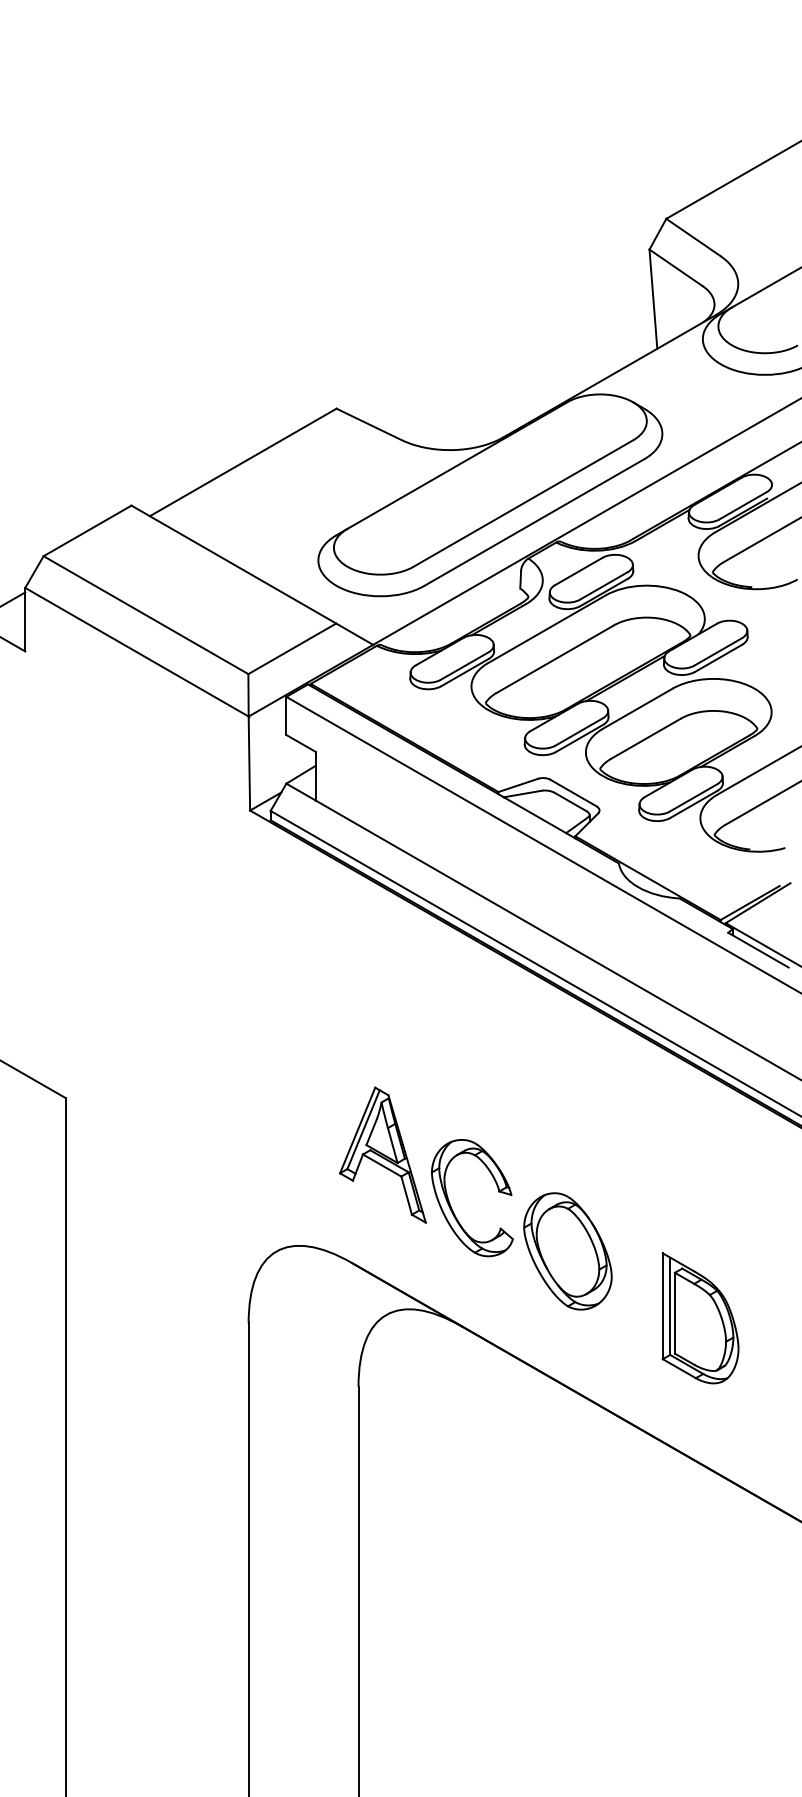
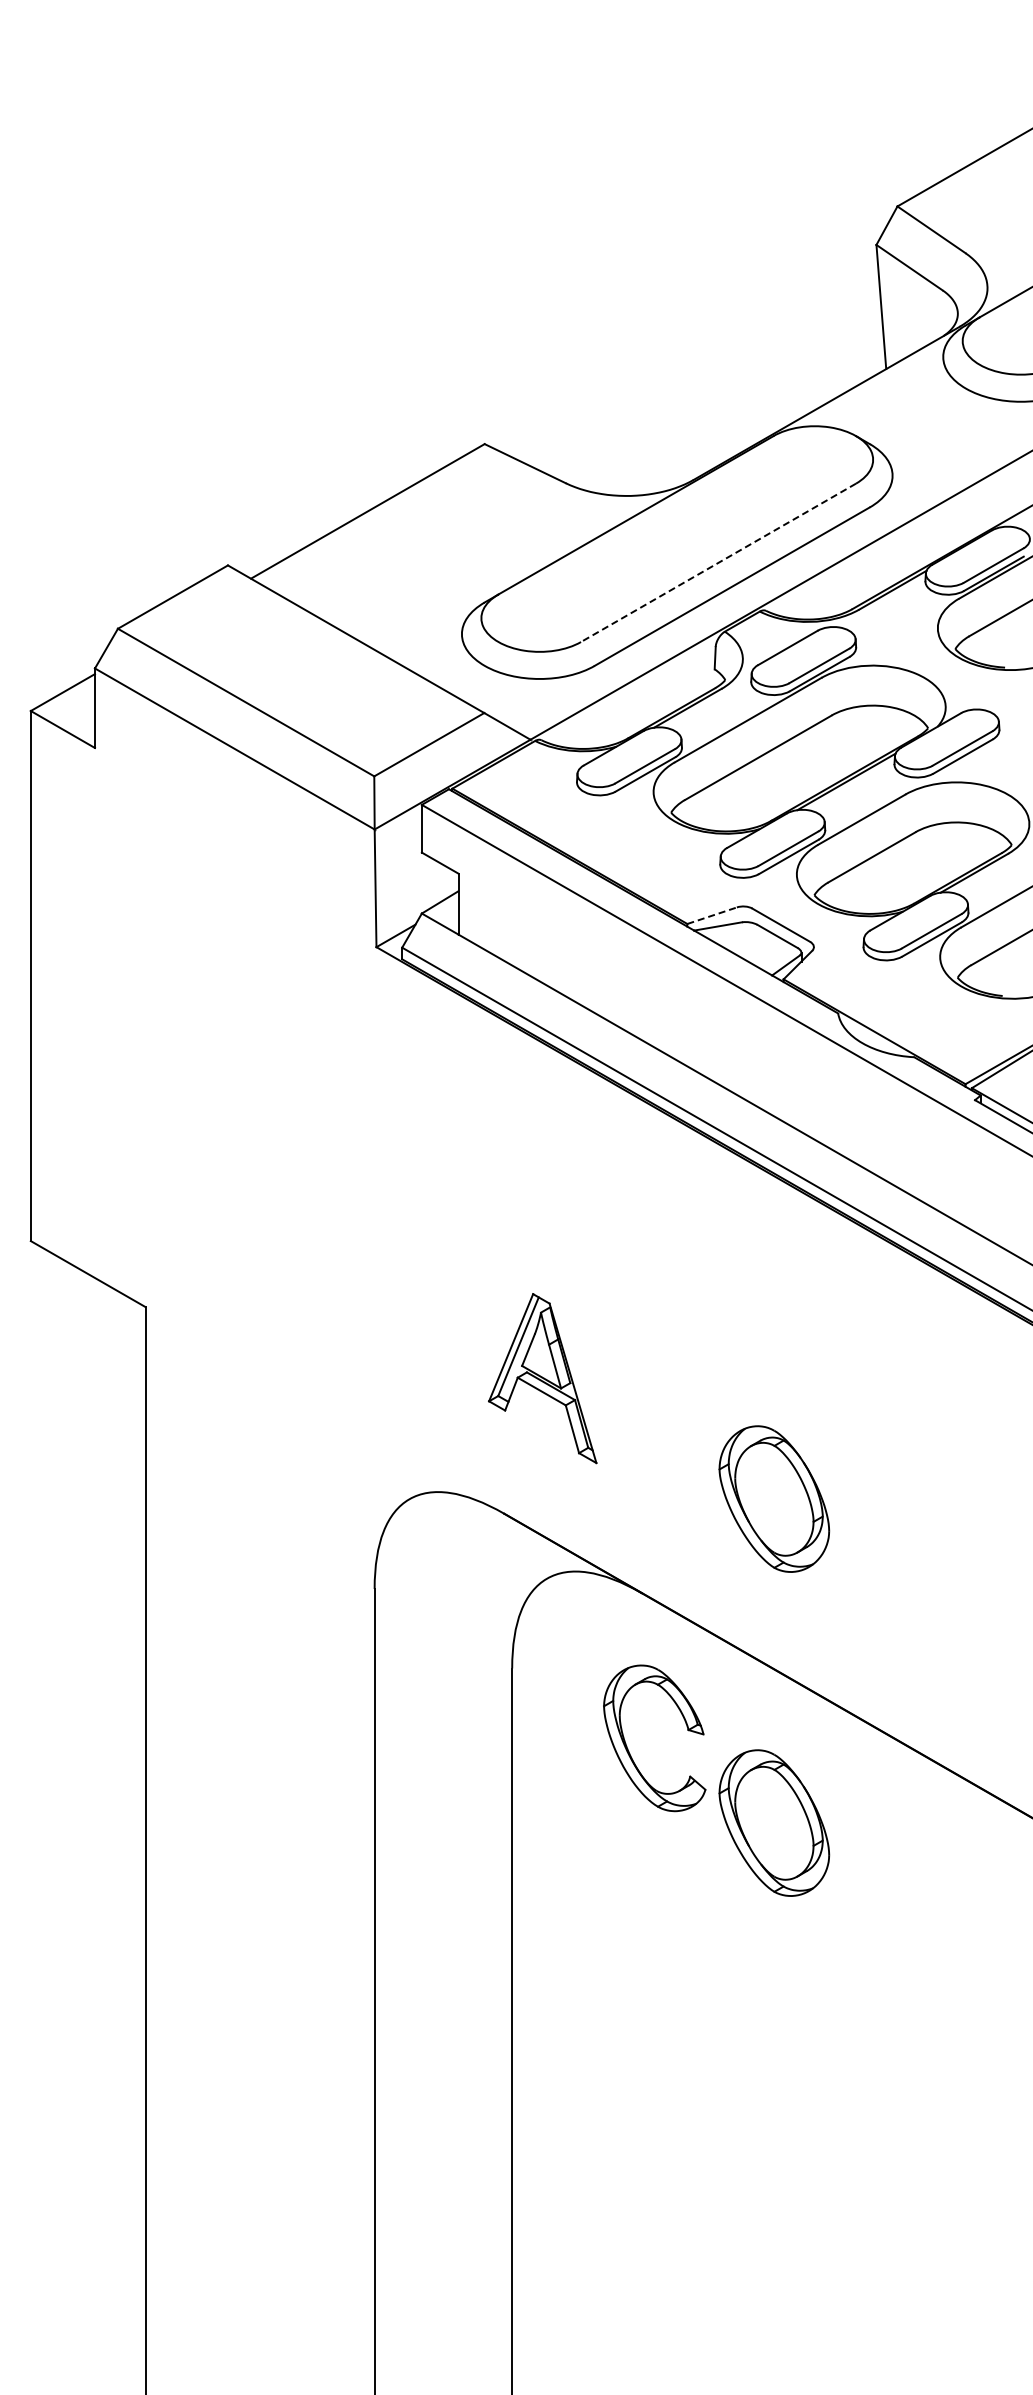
line: (523, 503) -> (718, 562), solid -> dashed
line: (518, 785) -> (712, 915), solid -> dashed
part: (451, 1206) -> (628, 1748), moved
part: (700, 1318) -> (940, 1582), removed
part: (568, 1509) -> (774, 1822), added

